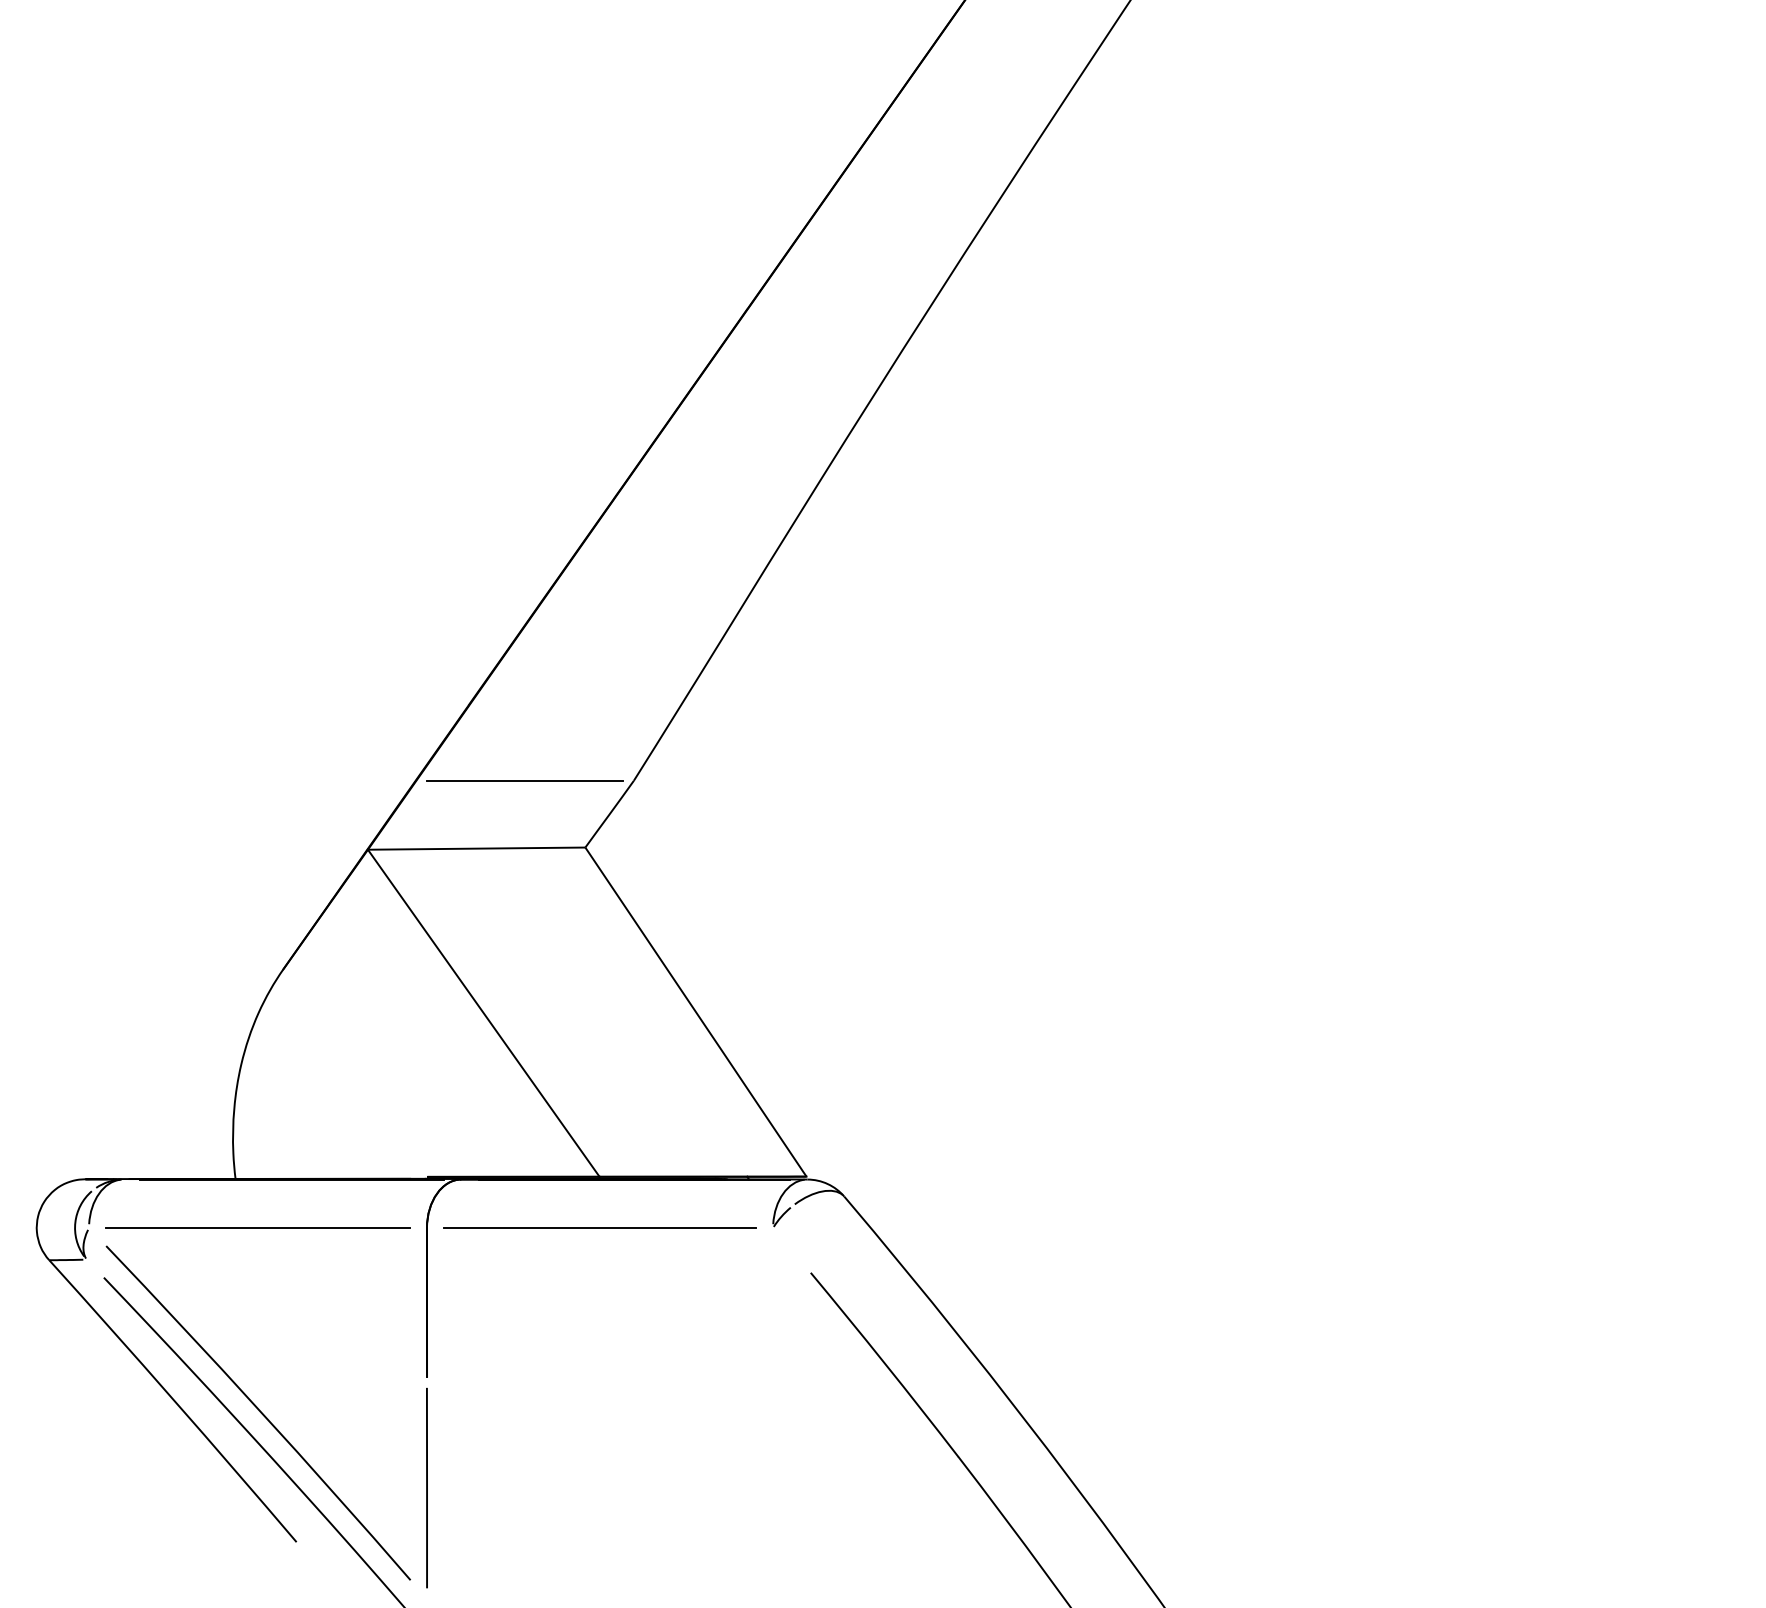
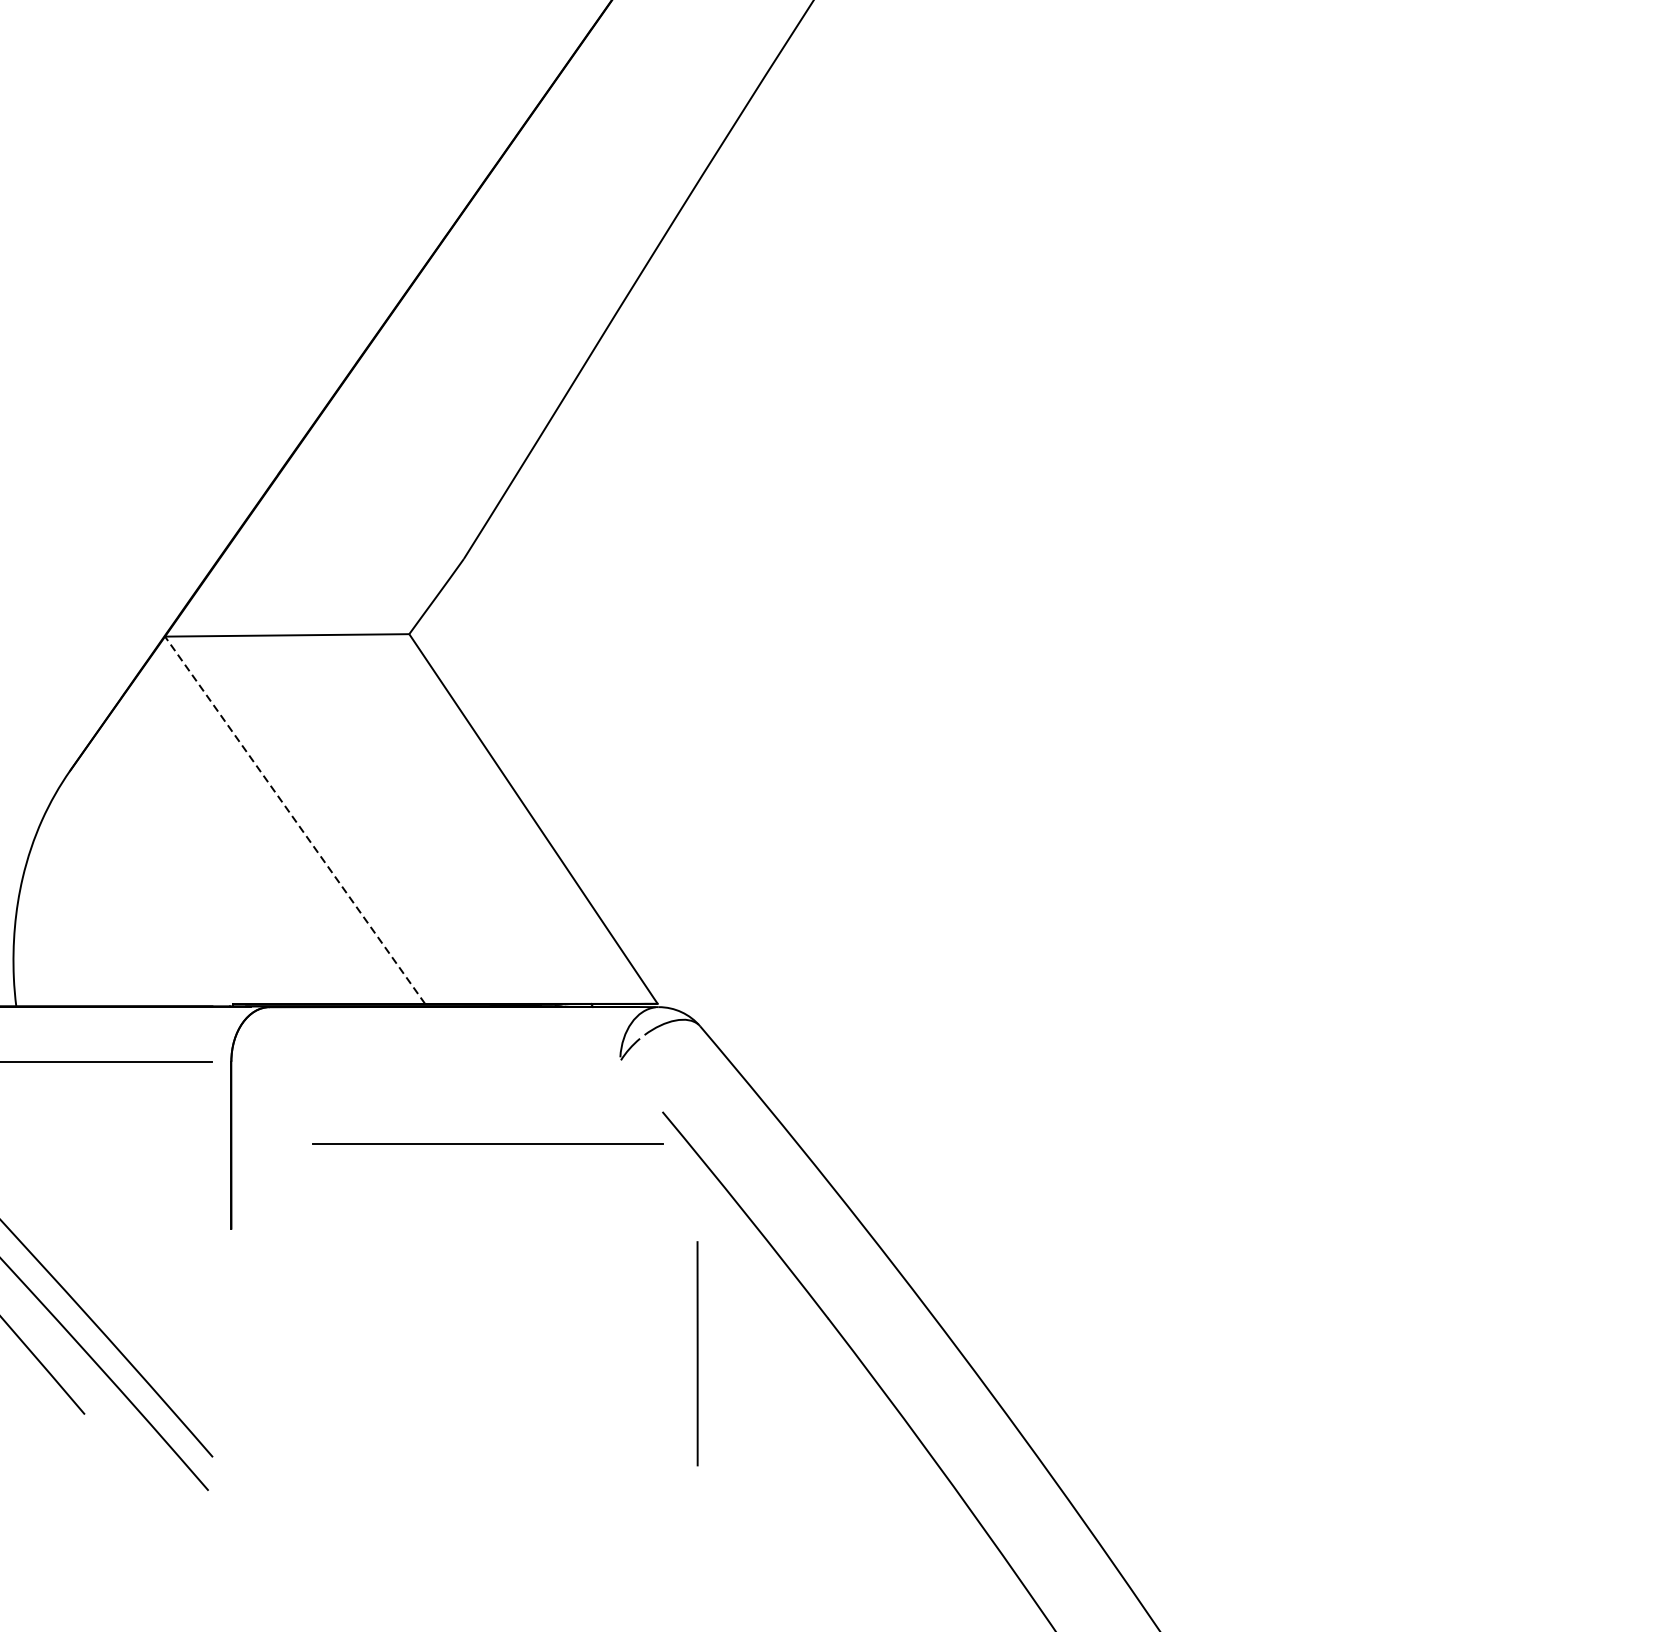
line: (525, 780) -> (342, 558), removed
line: (483, 1012) -> (294, 819), solid -> dashed
line: (599, 1227) -> (486, 1143), moved
line: (426, 1488) -> (697, 1354), moved

